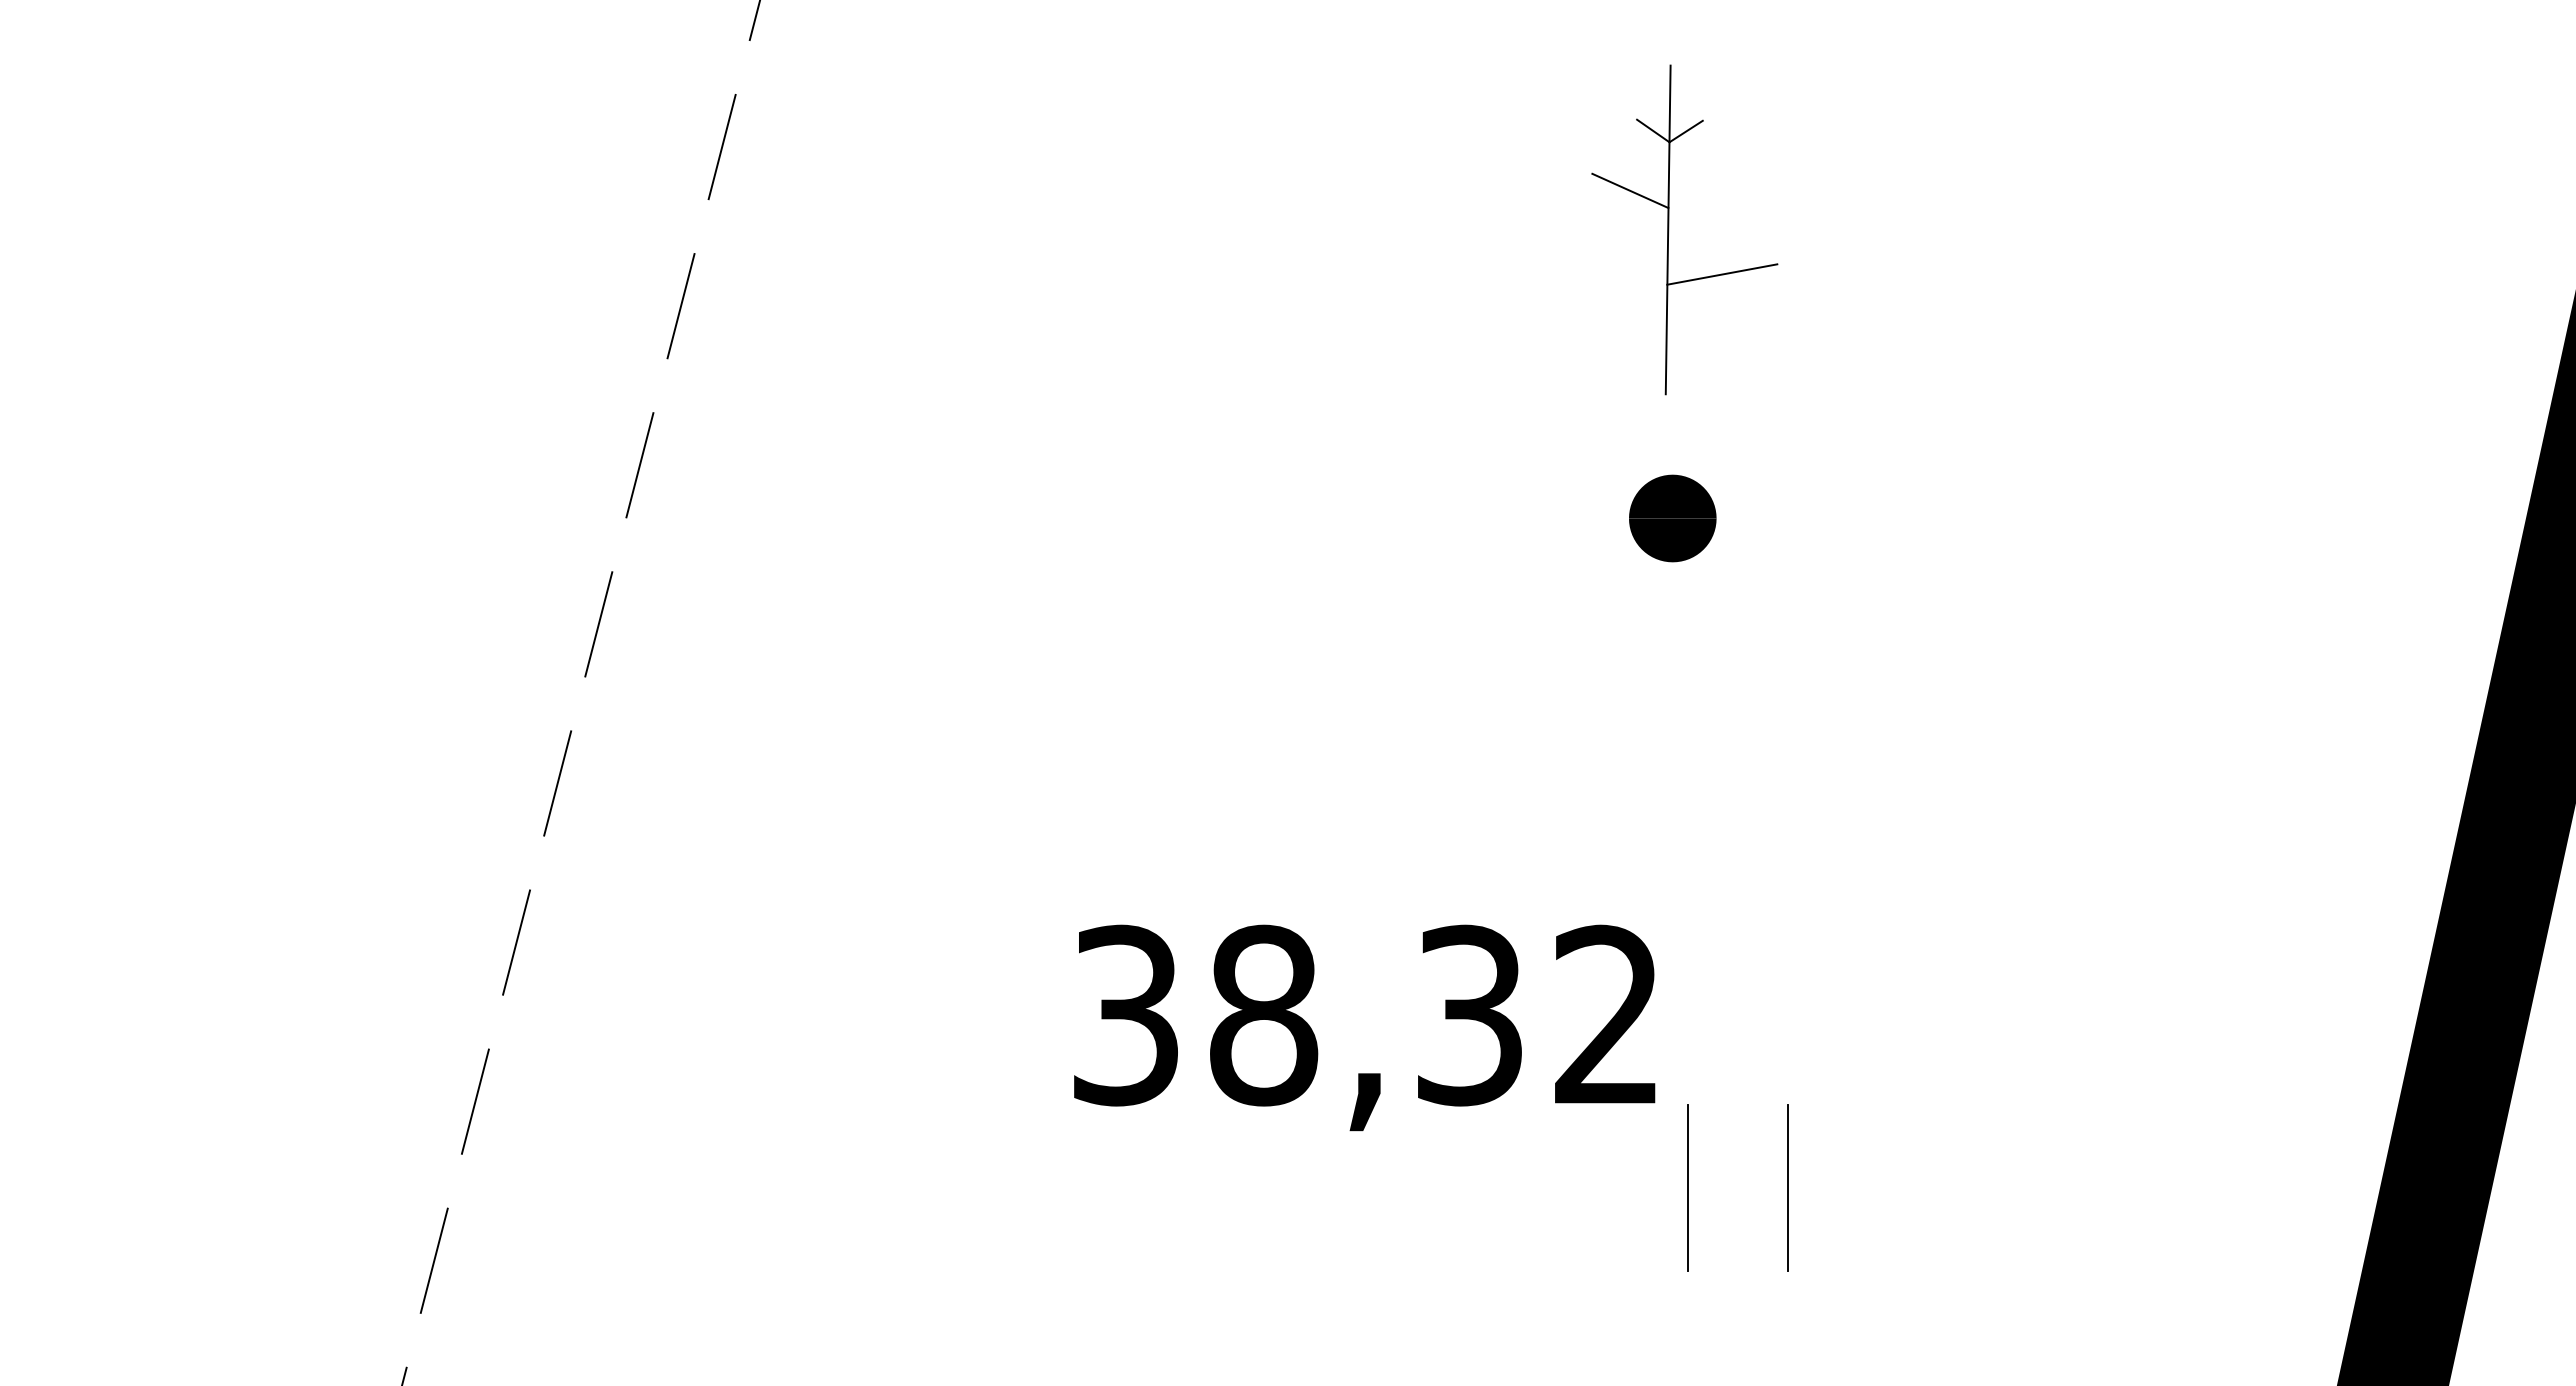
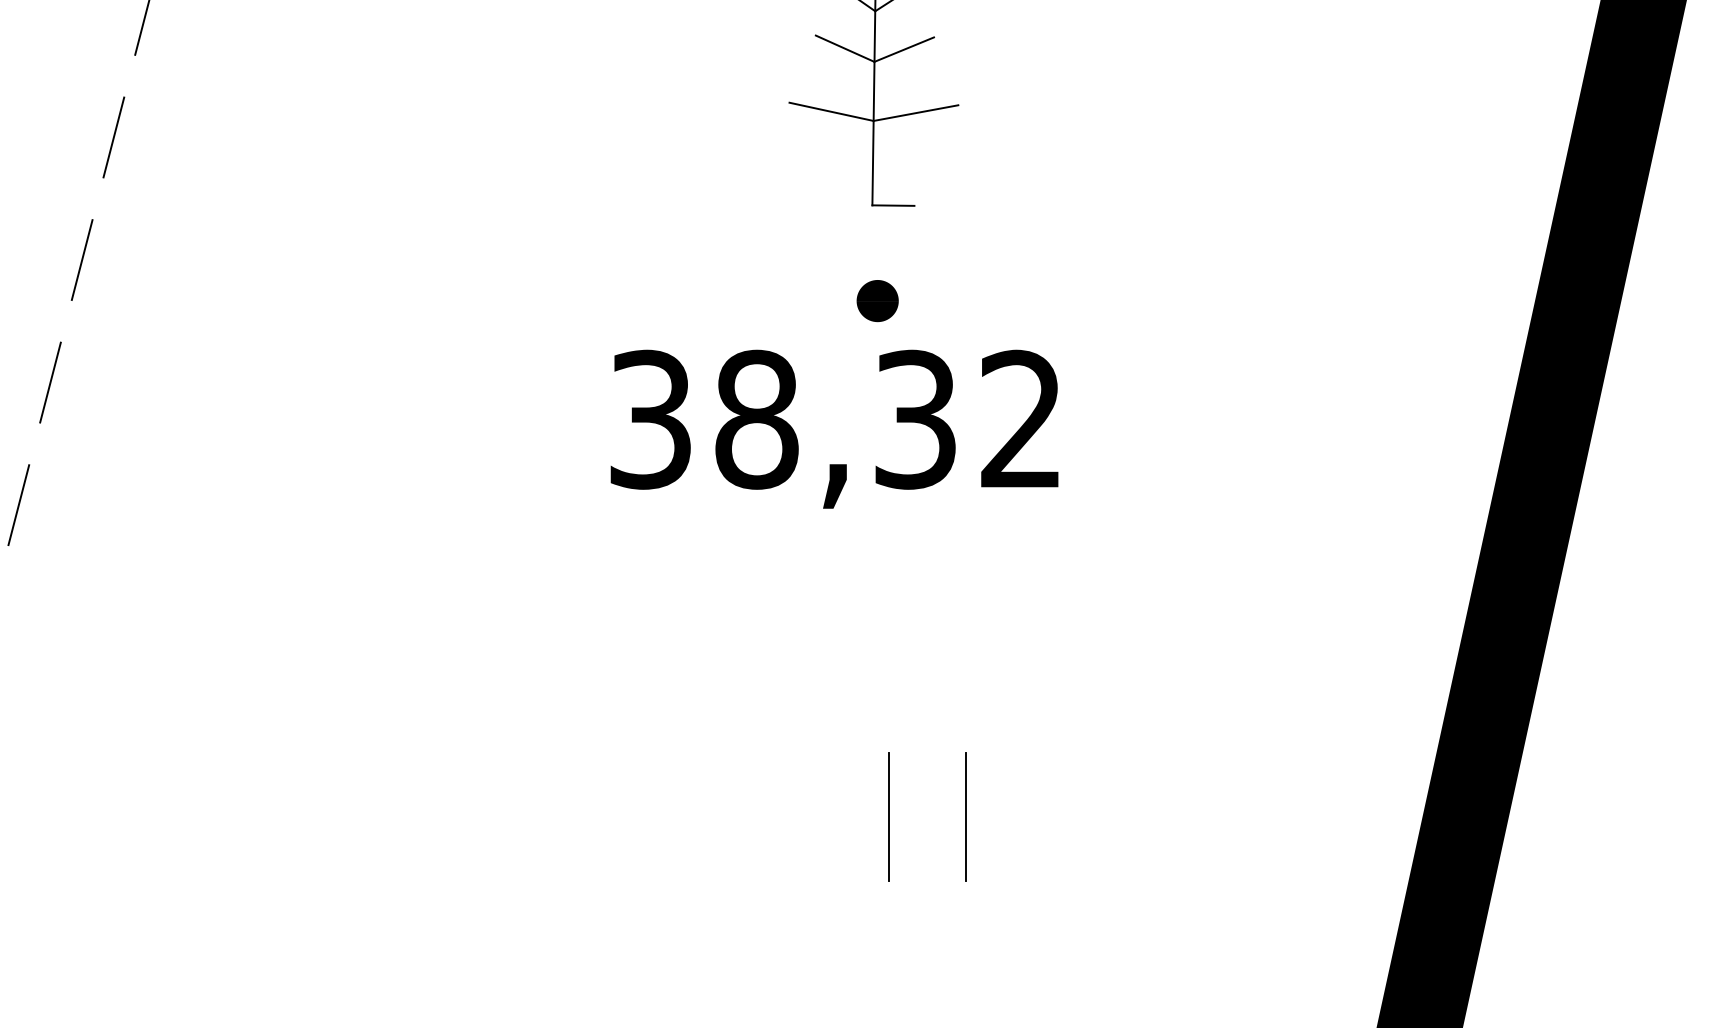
line: (1706, 192) -> (903, 49), added
line: (1612, 272) -> (831, 111), added
line: (1692, 394) -> (892, 205), added
part: (1672, 518) -> (877, 301), size x0.62
text: (1364, 1027) -> (834, 428), moved

